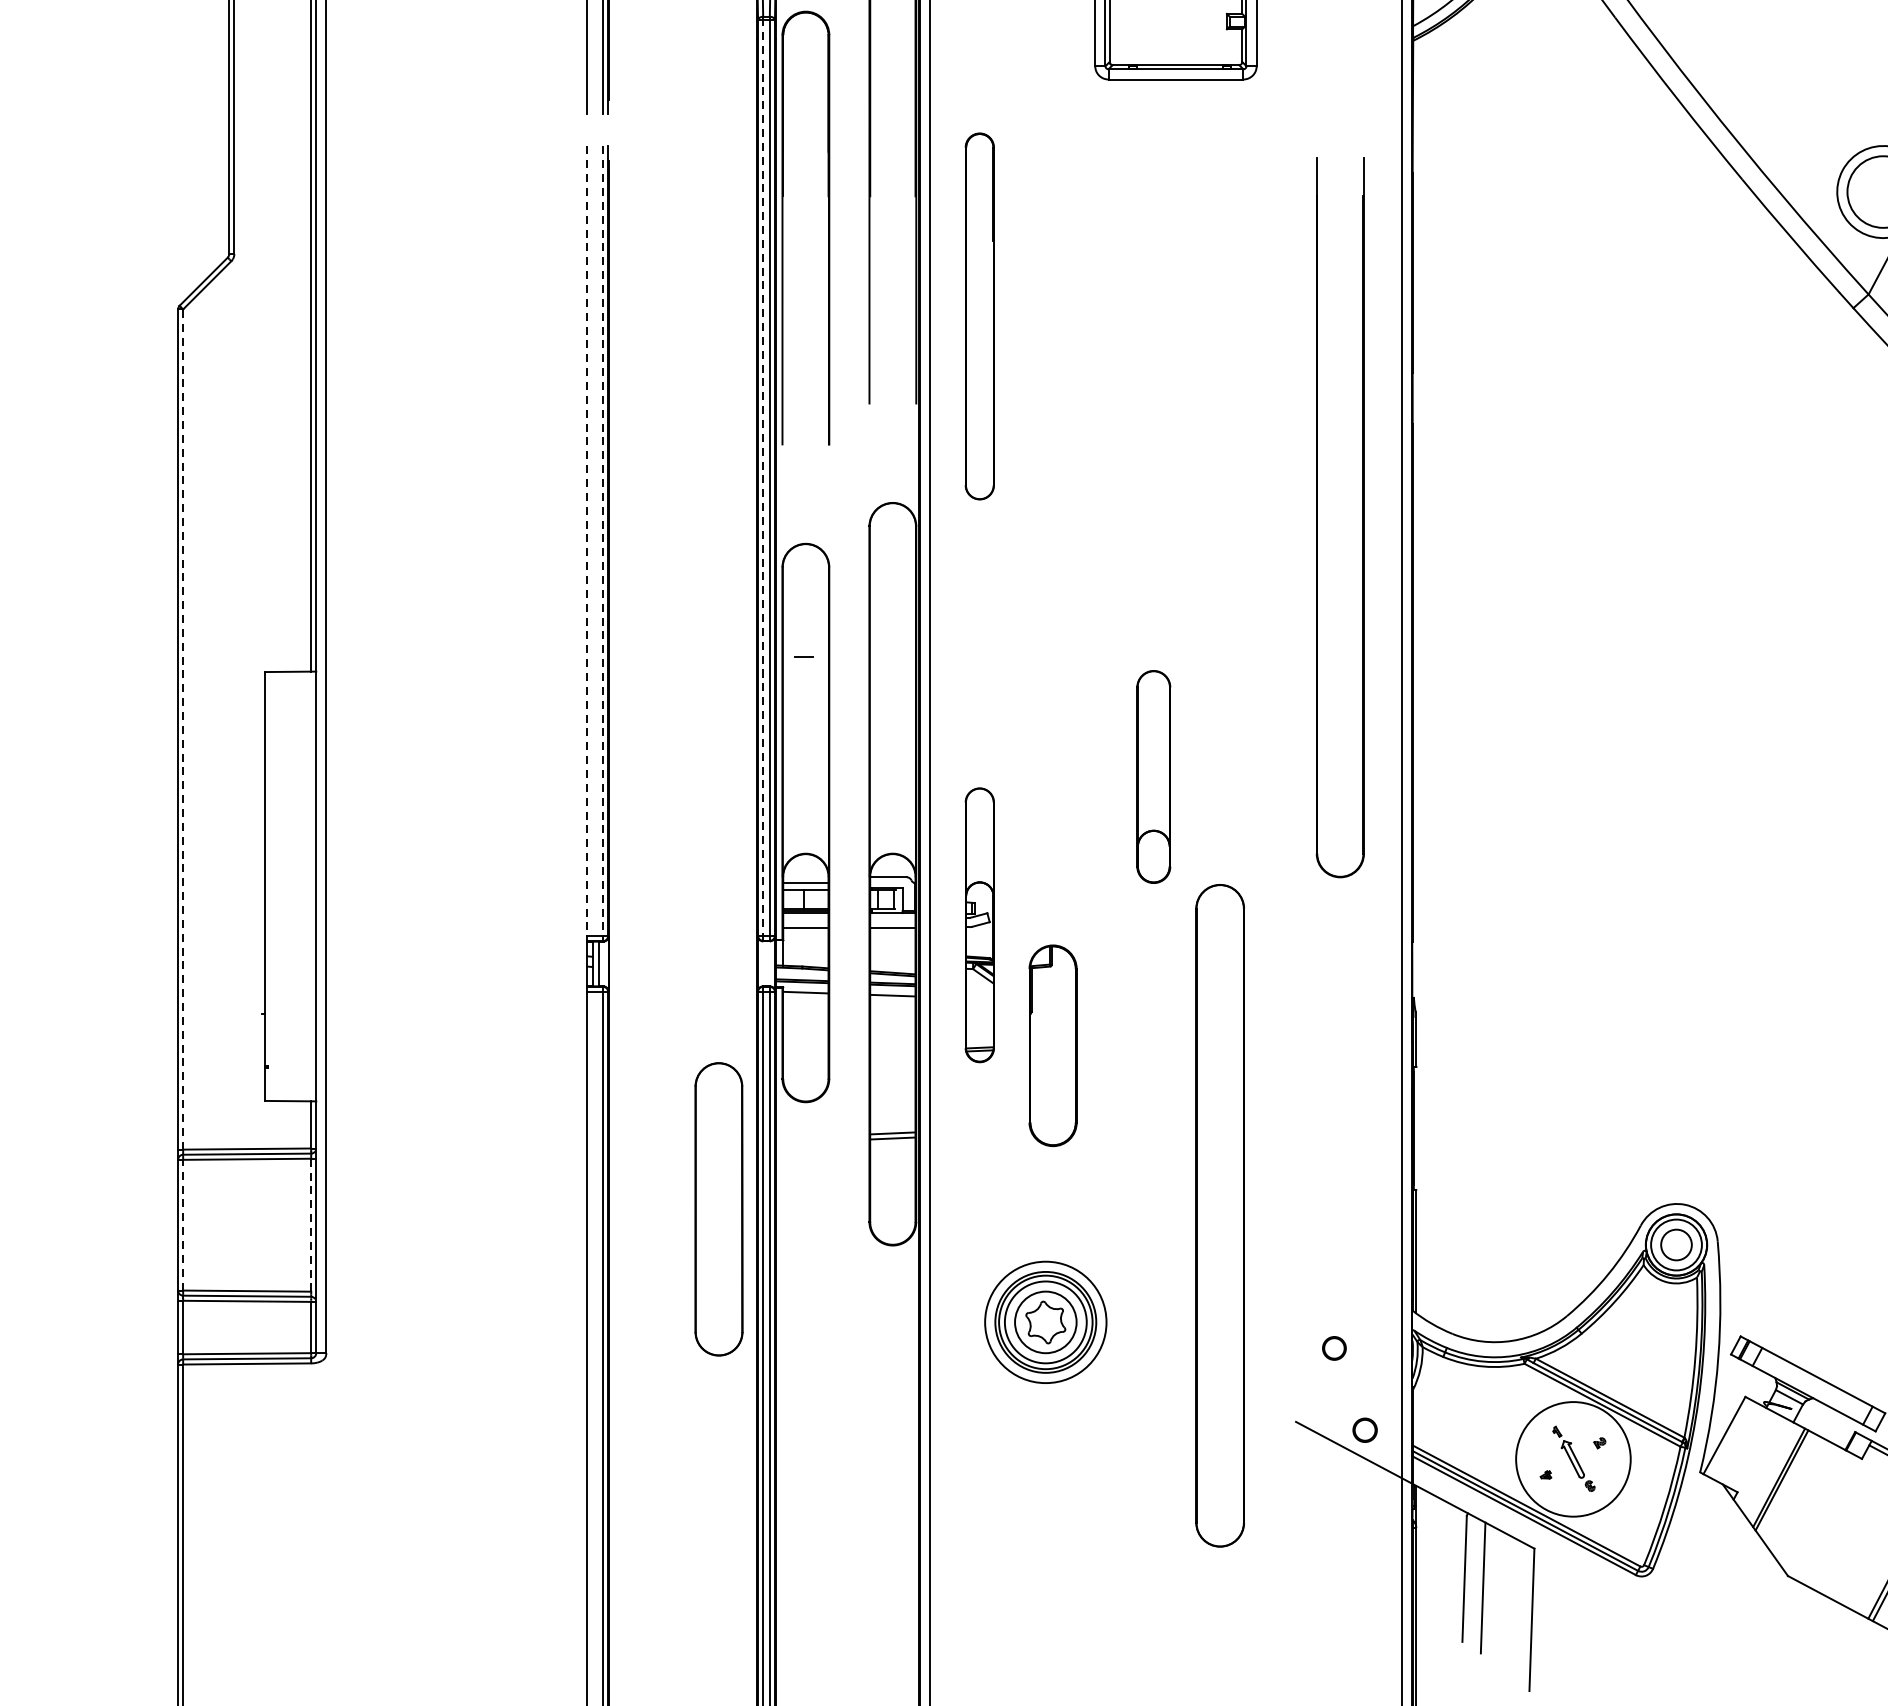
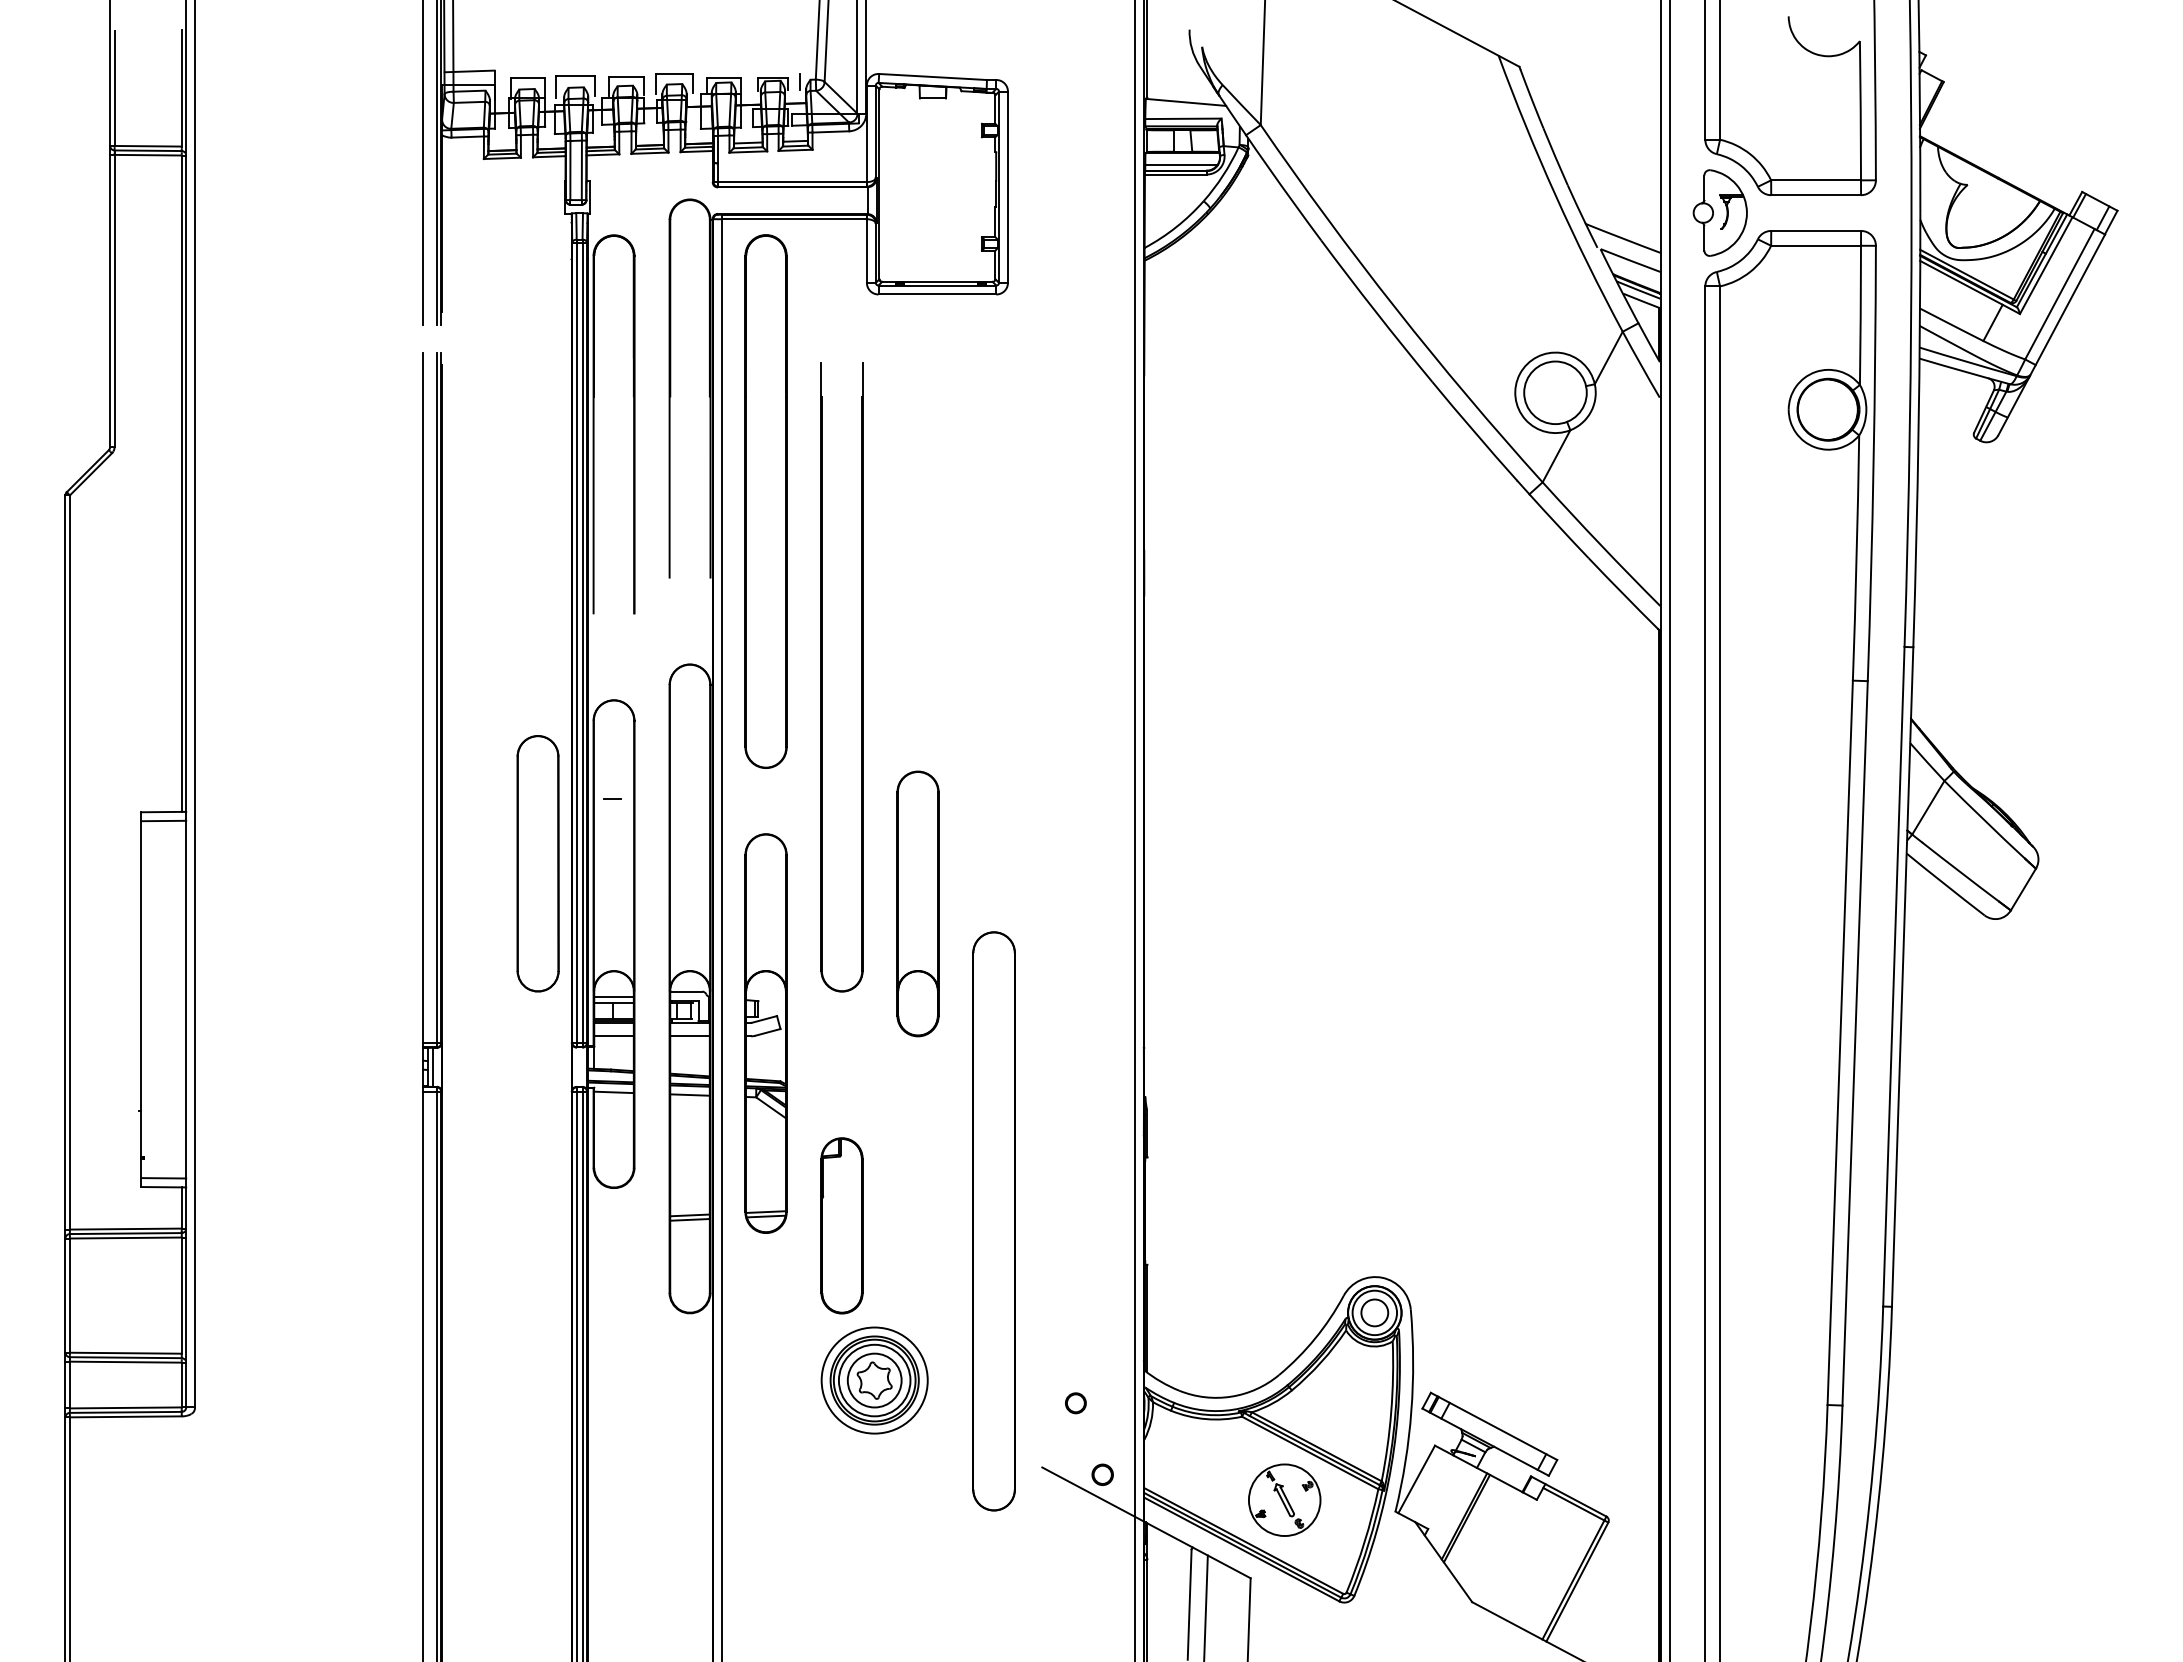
part: (979, 316) -> (765, 501), size x1.67
line: (762, 478) -> (576, 643), dashed -> solid
part: (1317, 517) -> (822, 677), moved
line: (587, 540) -> (423, 697), dashed -> solid
line: (602, 544) -> (436, 700), dashed -> solid
line: (290, 681) -> (163, 820), added
line: (182, 728) -> (69, 861), dashed -> solid
part: (1153, 776) -> (917, 903), size x1.43
part: (979, 925) -> (765, 1033), size x1.67
part: (1052, 1045) -> (841, 1225), moved
line: (290, 1091) -> (163, 1178), added
part: (718, 1209) -> (537, 863), moved
part: (1219, 1215) -> (993, 1221), moved
line: (182, 1225) -> (69, 1295), dashed -> solid
line: (310, 1226) -> (181, 1296), dashed -> solid
part: (1045, 1322) -> (874, 1380), moved
circle: (1573, 1459) -> (1284, 1500), size x0.71

